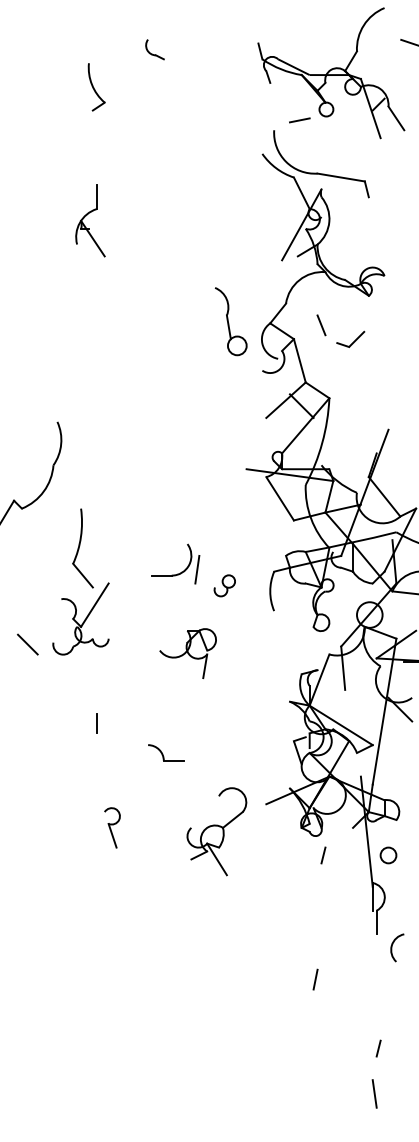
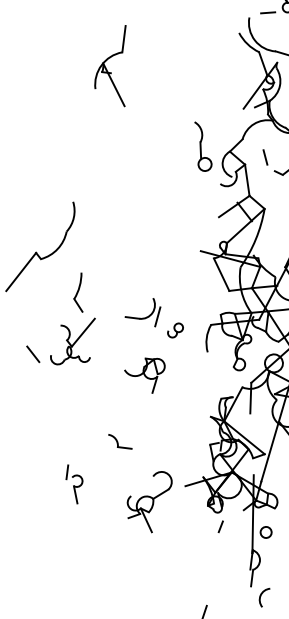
part: (90, 220) -> (113, 64), size x1.6
part: (82, 548) -> (79, 292), size x0.7
line: (96, 723) -> (67, 472), moved

